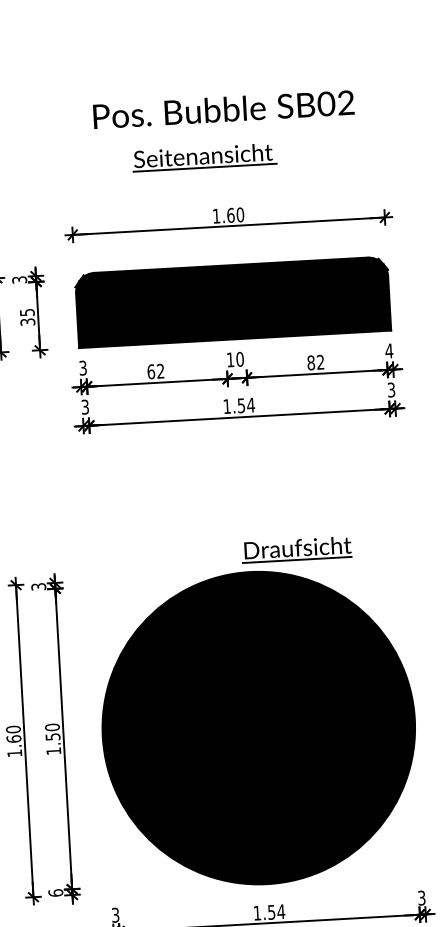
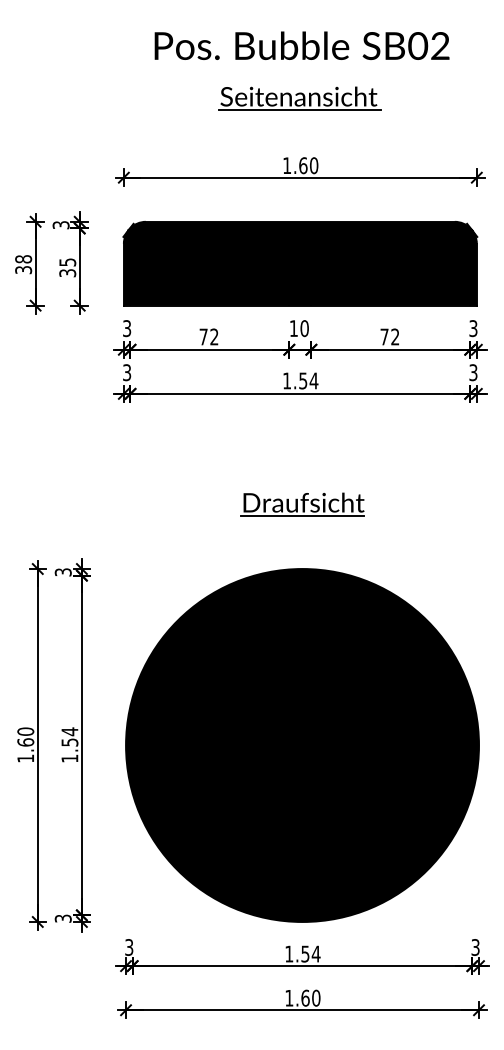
part: (203, 157) -> (299, 98), moved
text: (389, 350) -> (473, 328), 4 -> 3
text: (311, 362) -> (384, 336), 82 -> 72
text: (151, 371) -> (203, 336), 62 -> 72
part: (296, 549) -> (302, 504), moved
text: (52, 727) -> (69, 731), 1.50 -> 1.54
text: (55, 892) -> (62, 918), 6 -> 3

